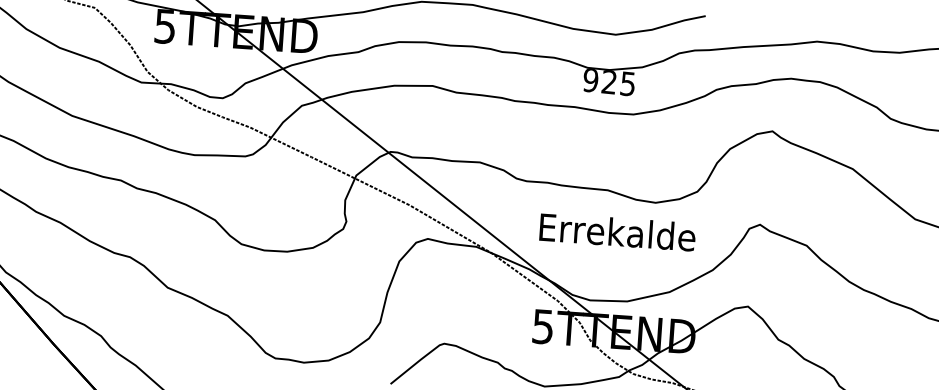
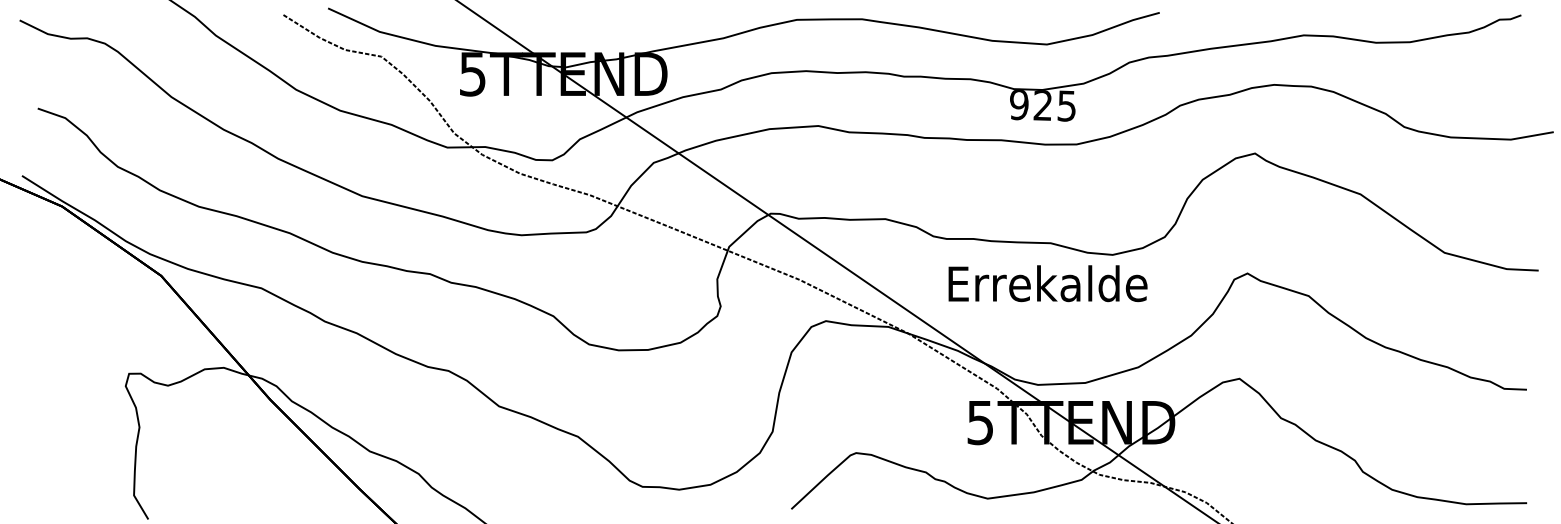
text: (617, 232) -> (1047, 283), moved

